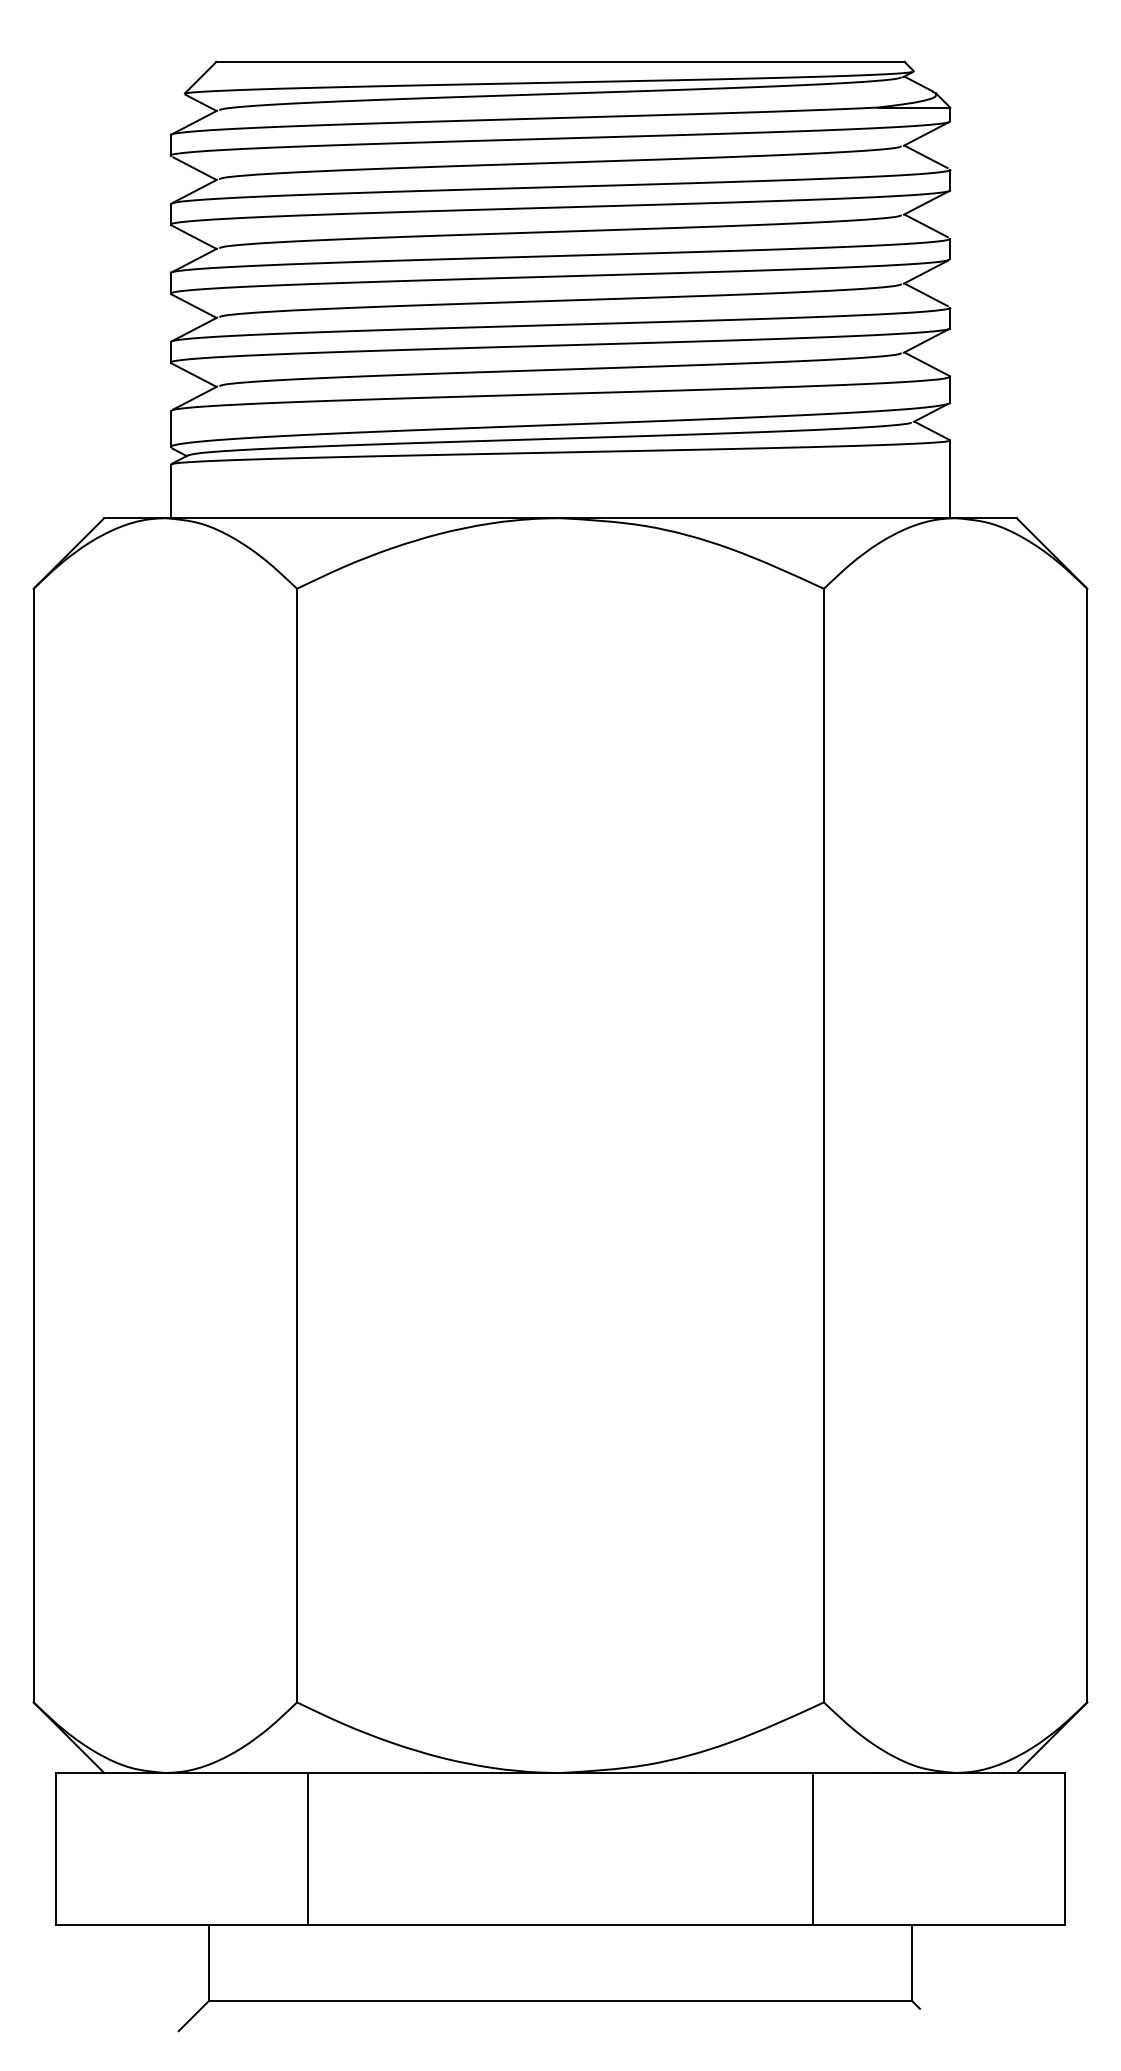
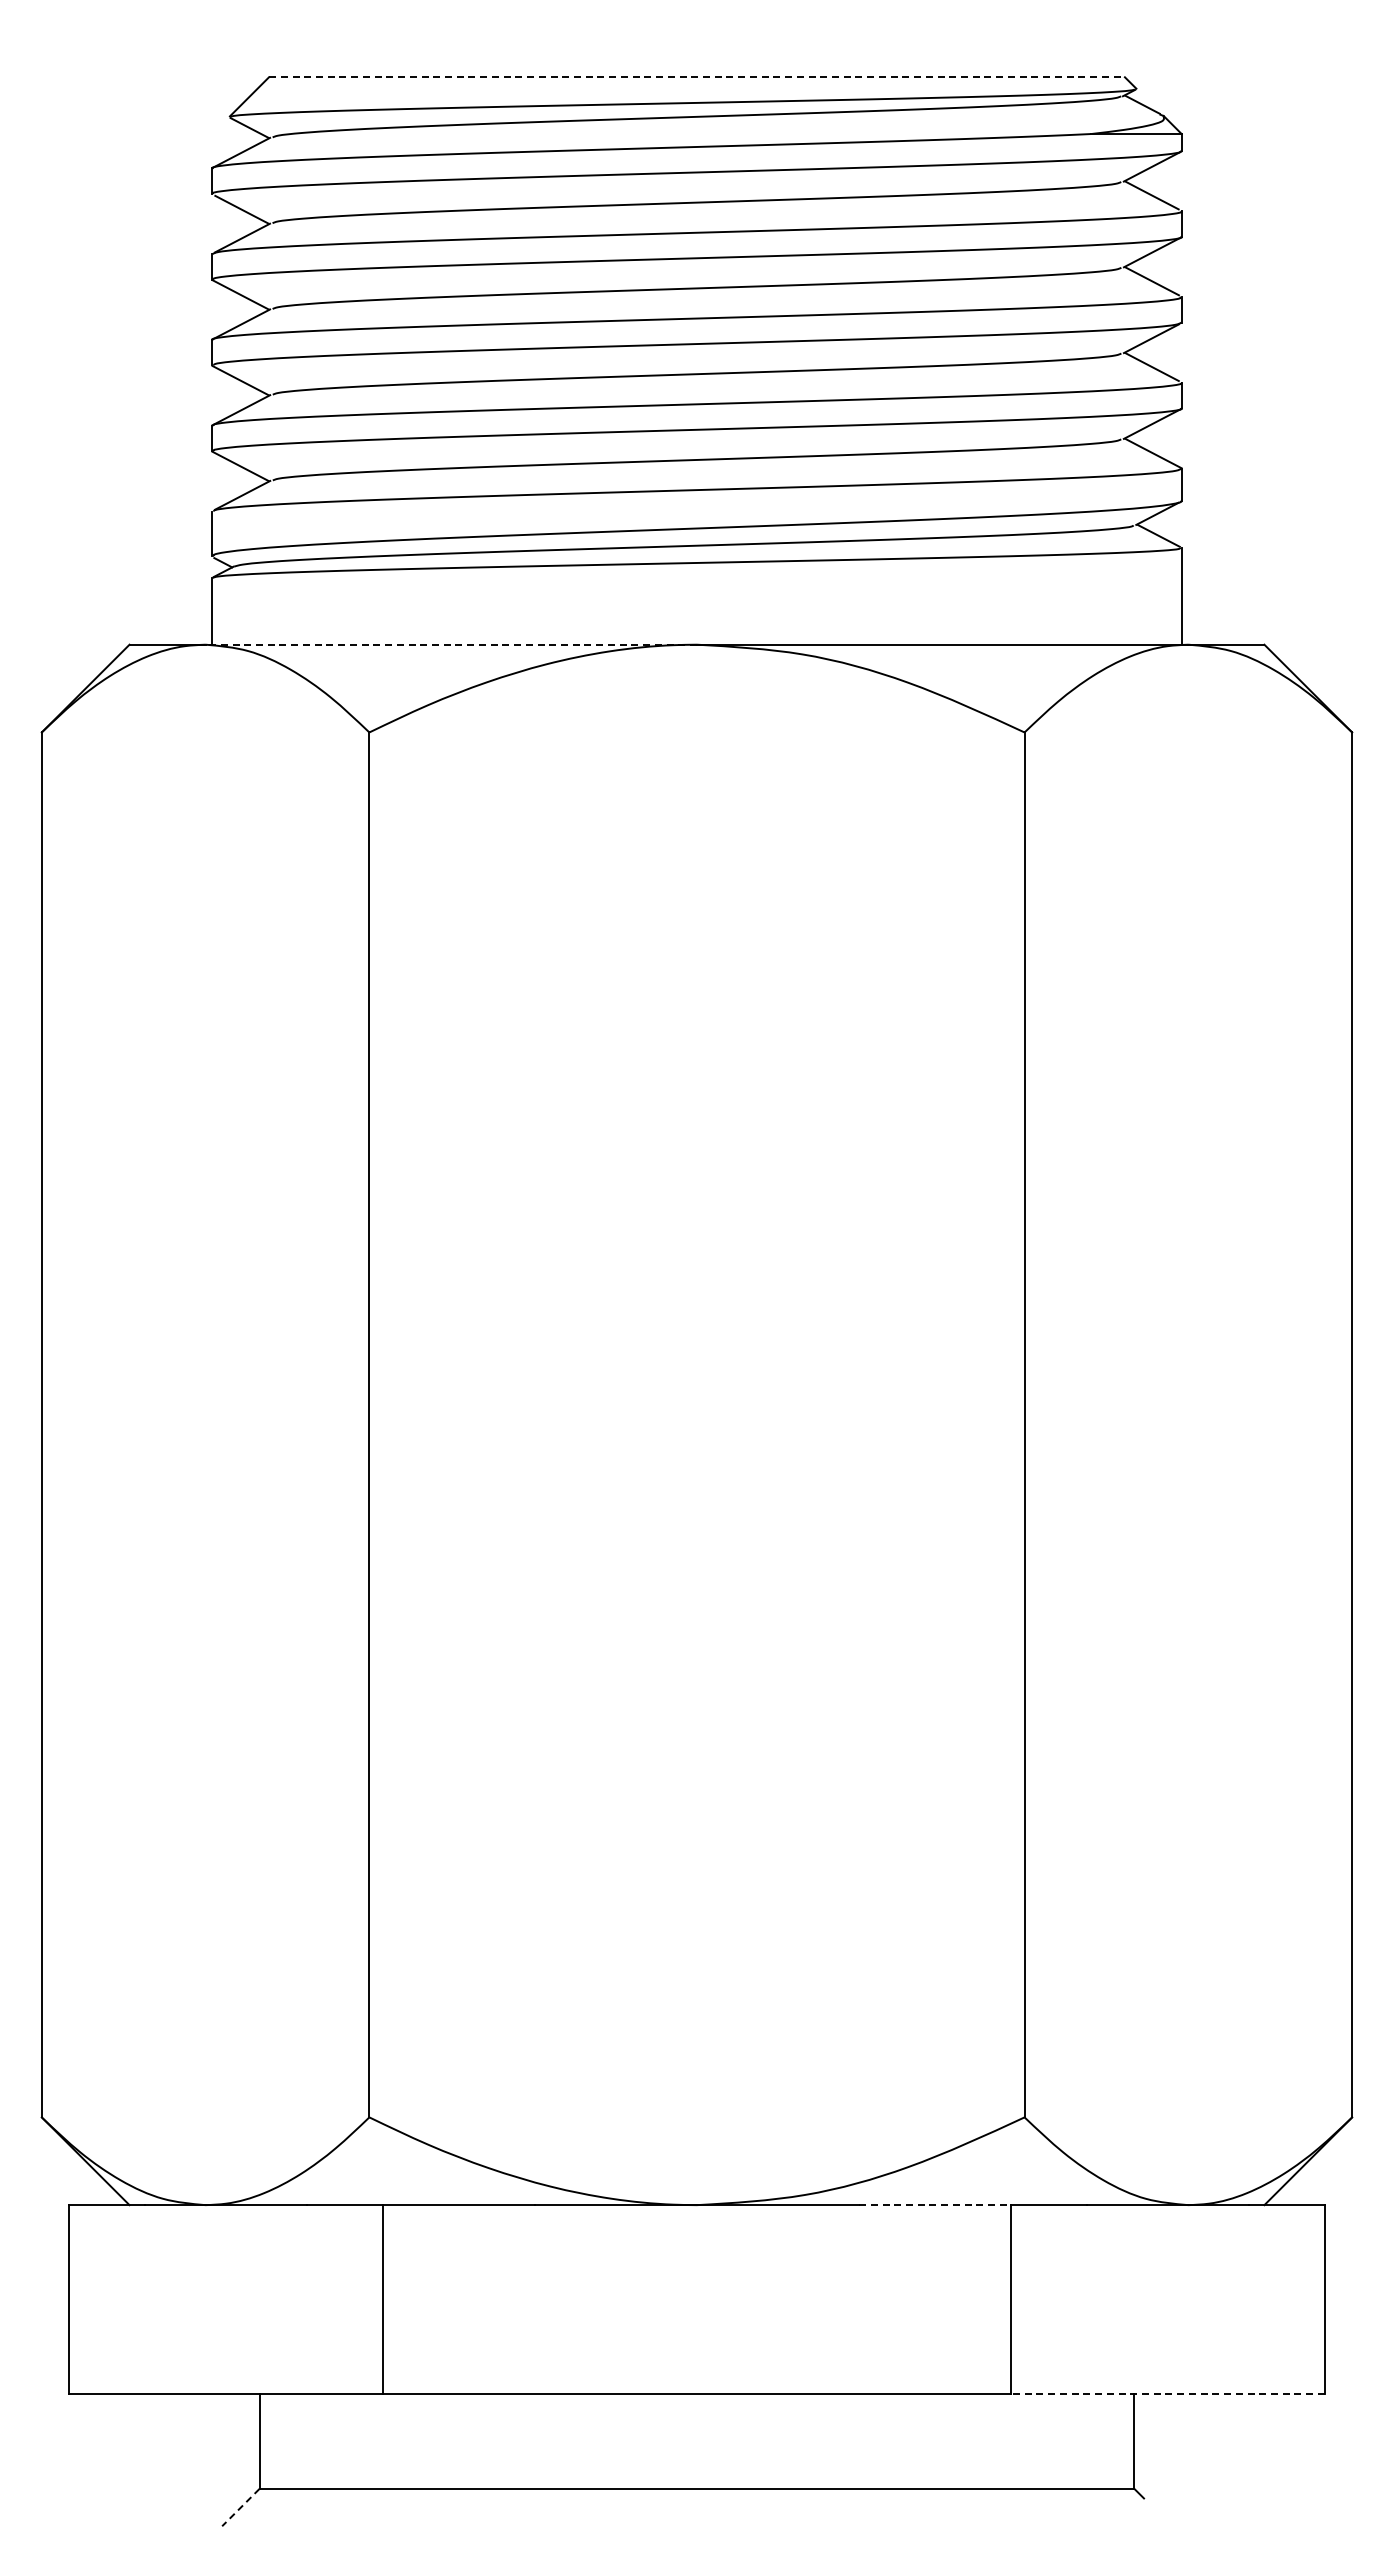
line: (560, 62) -> (696, 77), solid -> dashed
line: (363, 518) -> (451, 644), solid -> dashed
line: (752, 1773) -> (935, 2205), solid -> dashed
line: (938, 1925) -> (1167, 2394), solid -> dashed
line: (193, 2016) -> (240, 2507), solid -> dashed

